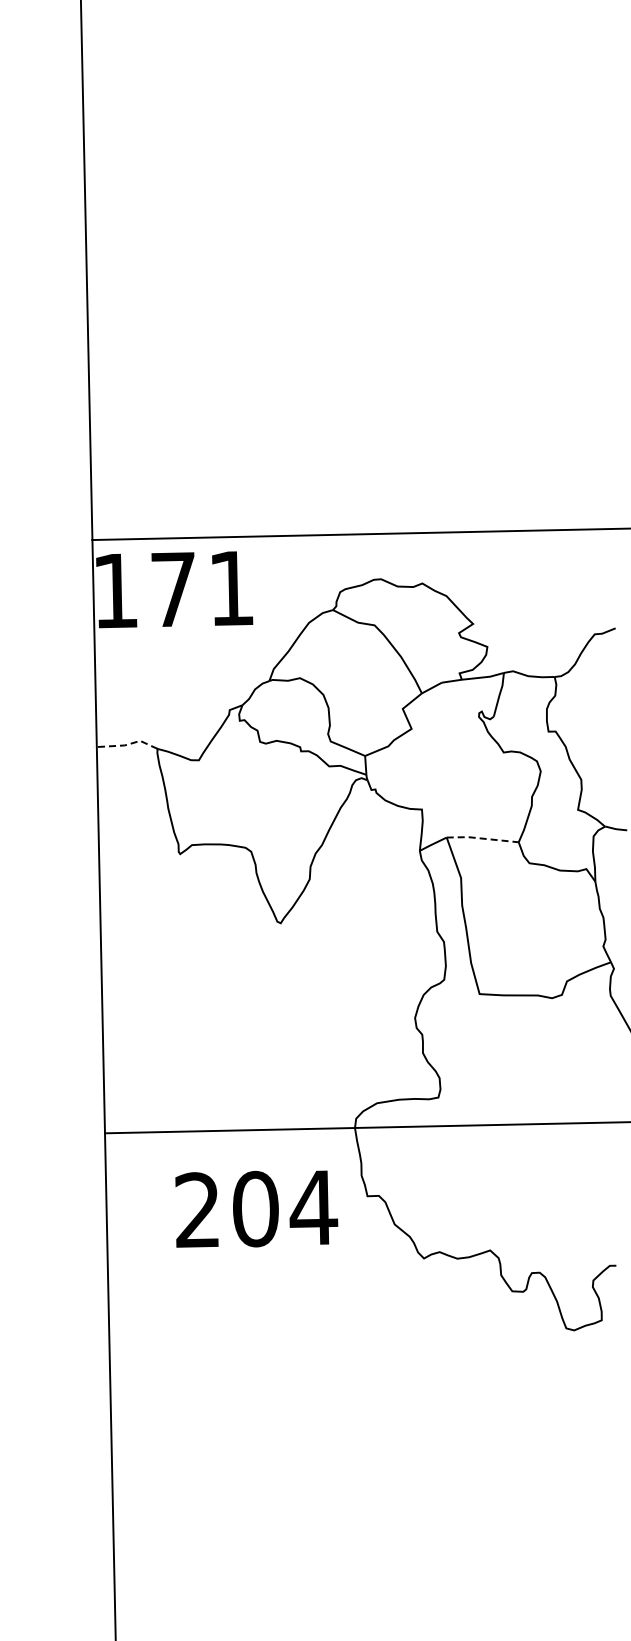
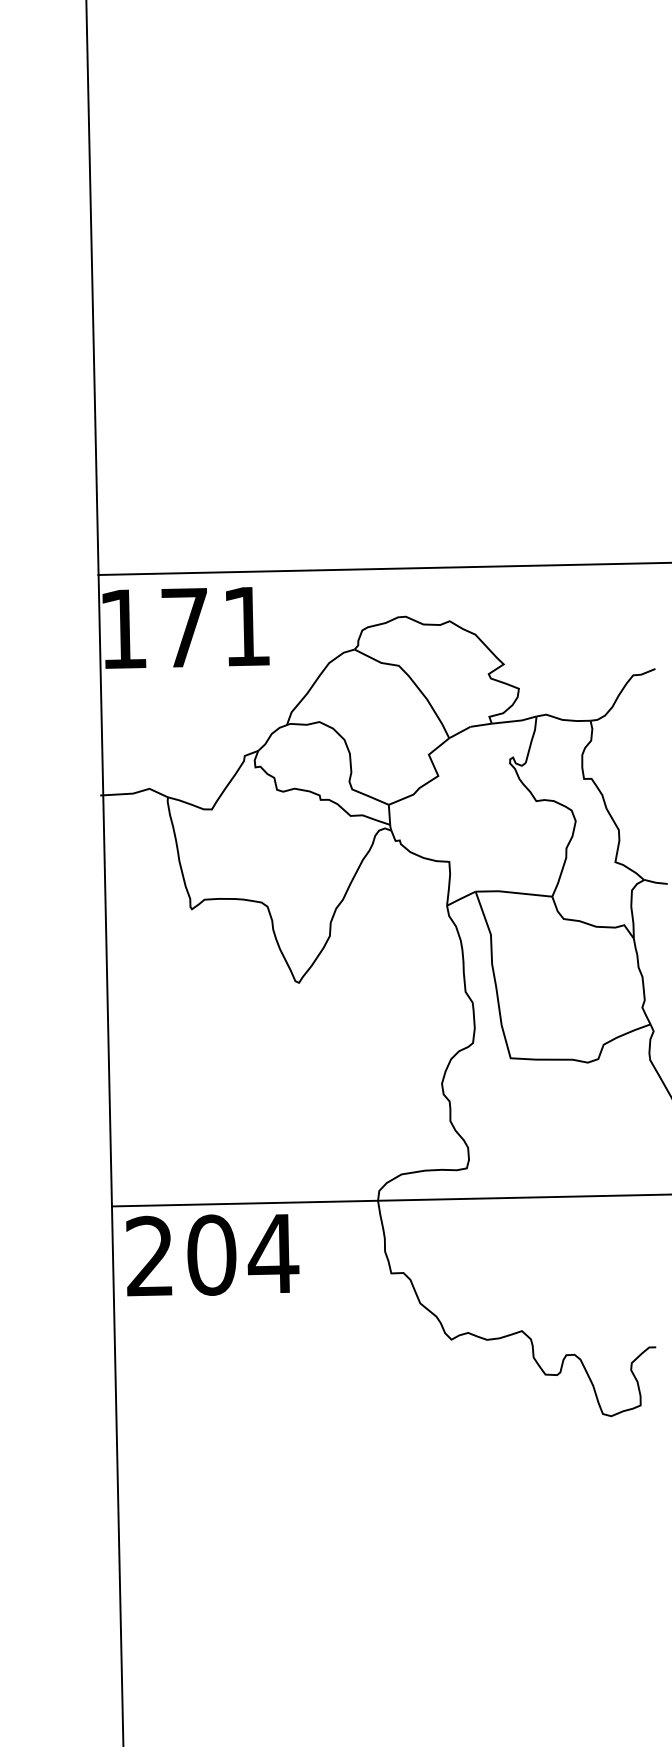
line: (126, 744) -> (134, 792), dashed -> solid
line: (482, 838) -> (513, 892), dashed -> solid
text: (256, 1208) -> (212, 1254), moved

